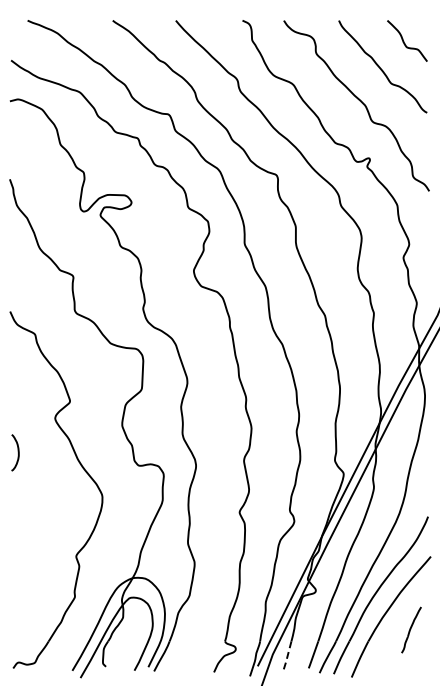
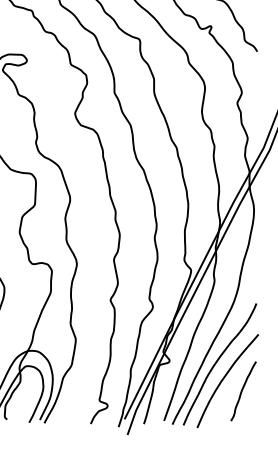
part: (411, 629) -> (243, 390), size x1.67
line: (287, 657) -> (147, 412), dashed -> solid

